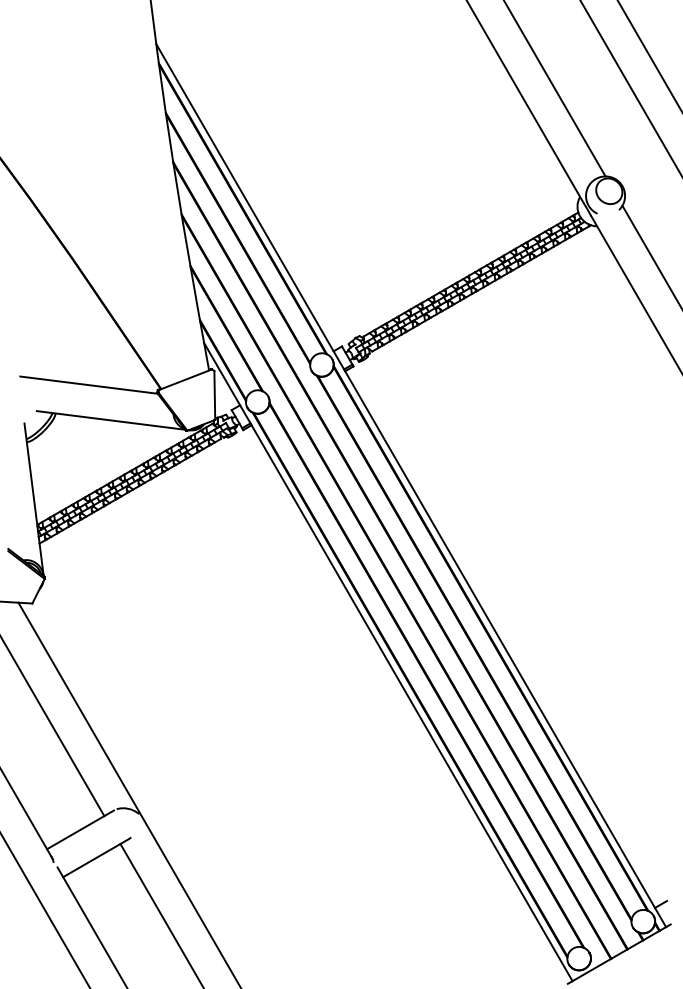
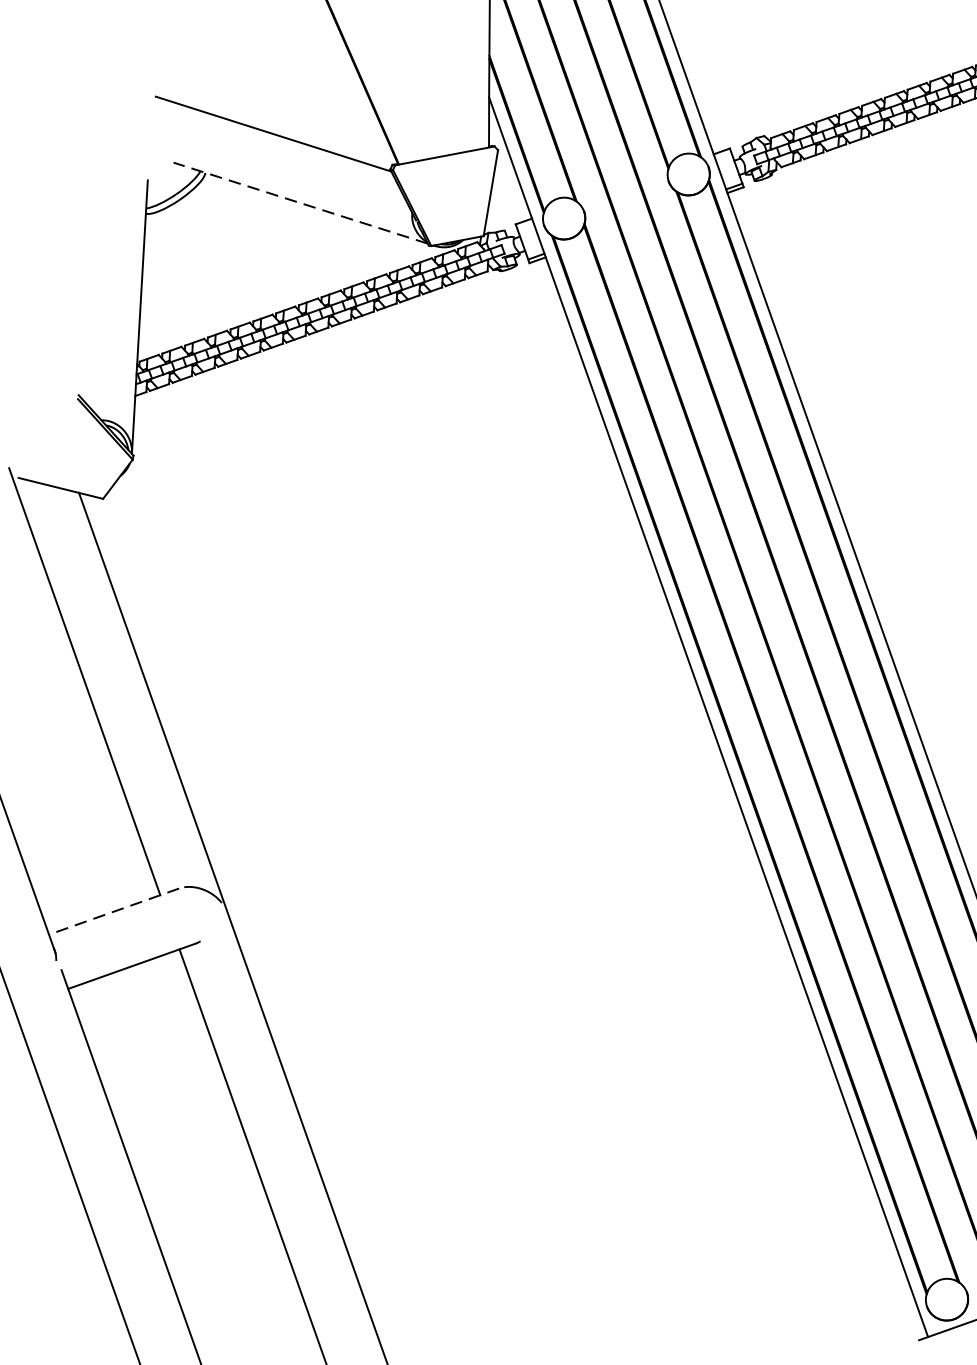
line: (111, 420) -> (301, 203), solid -> dashed
line: (80, 829) -> (114, 910), solid -> dashed

